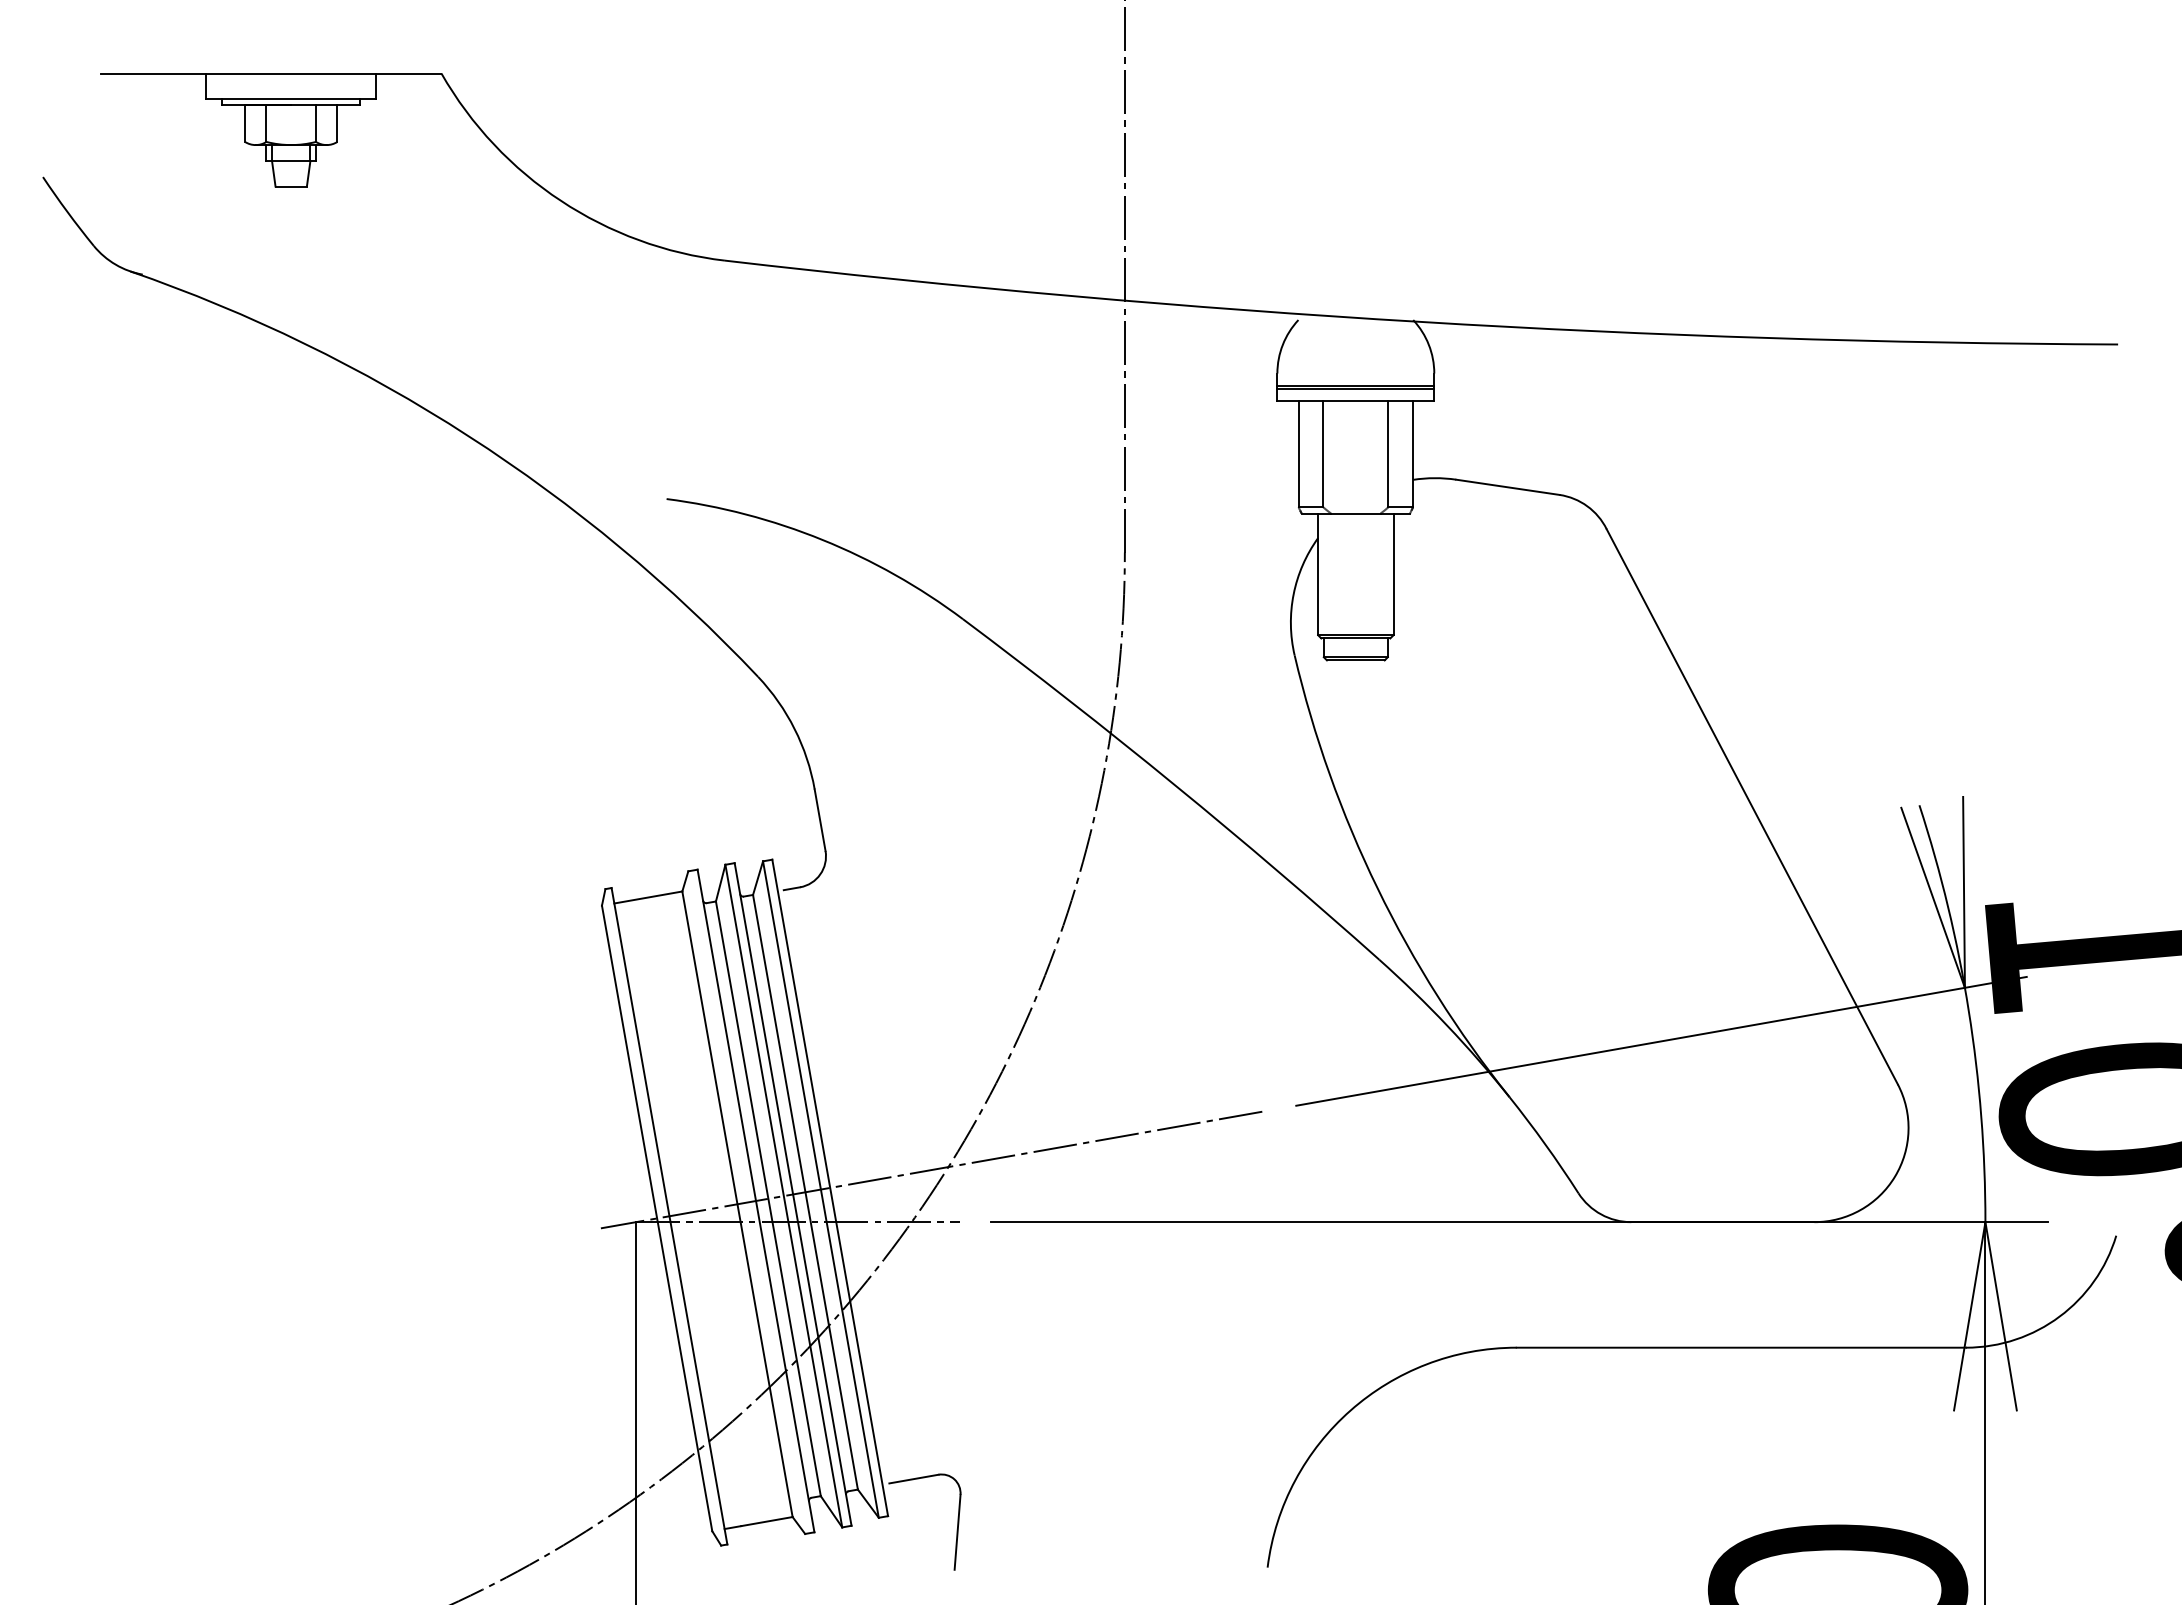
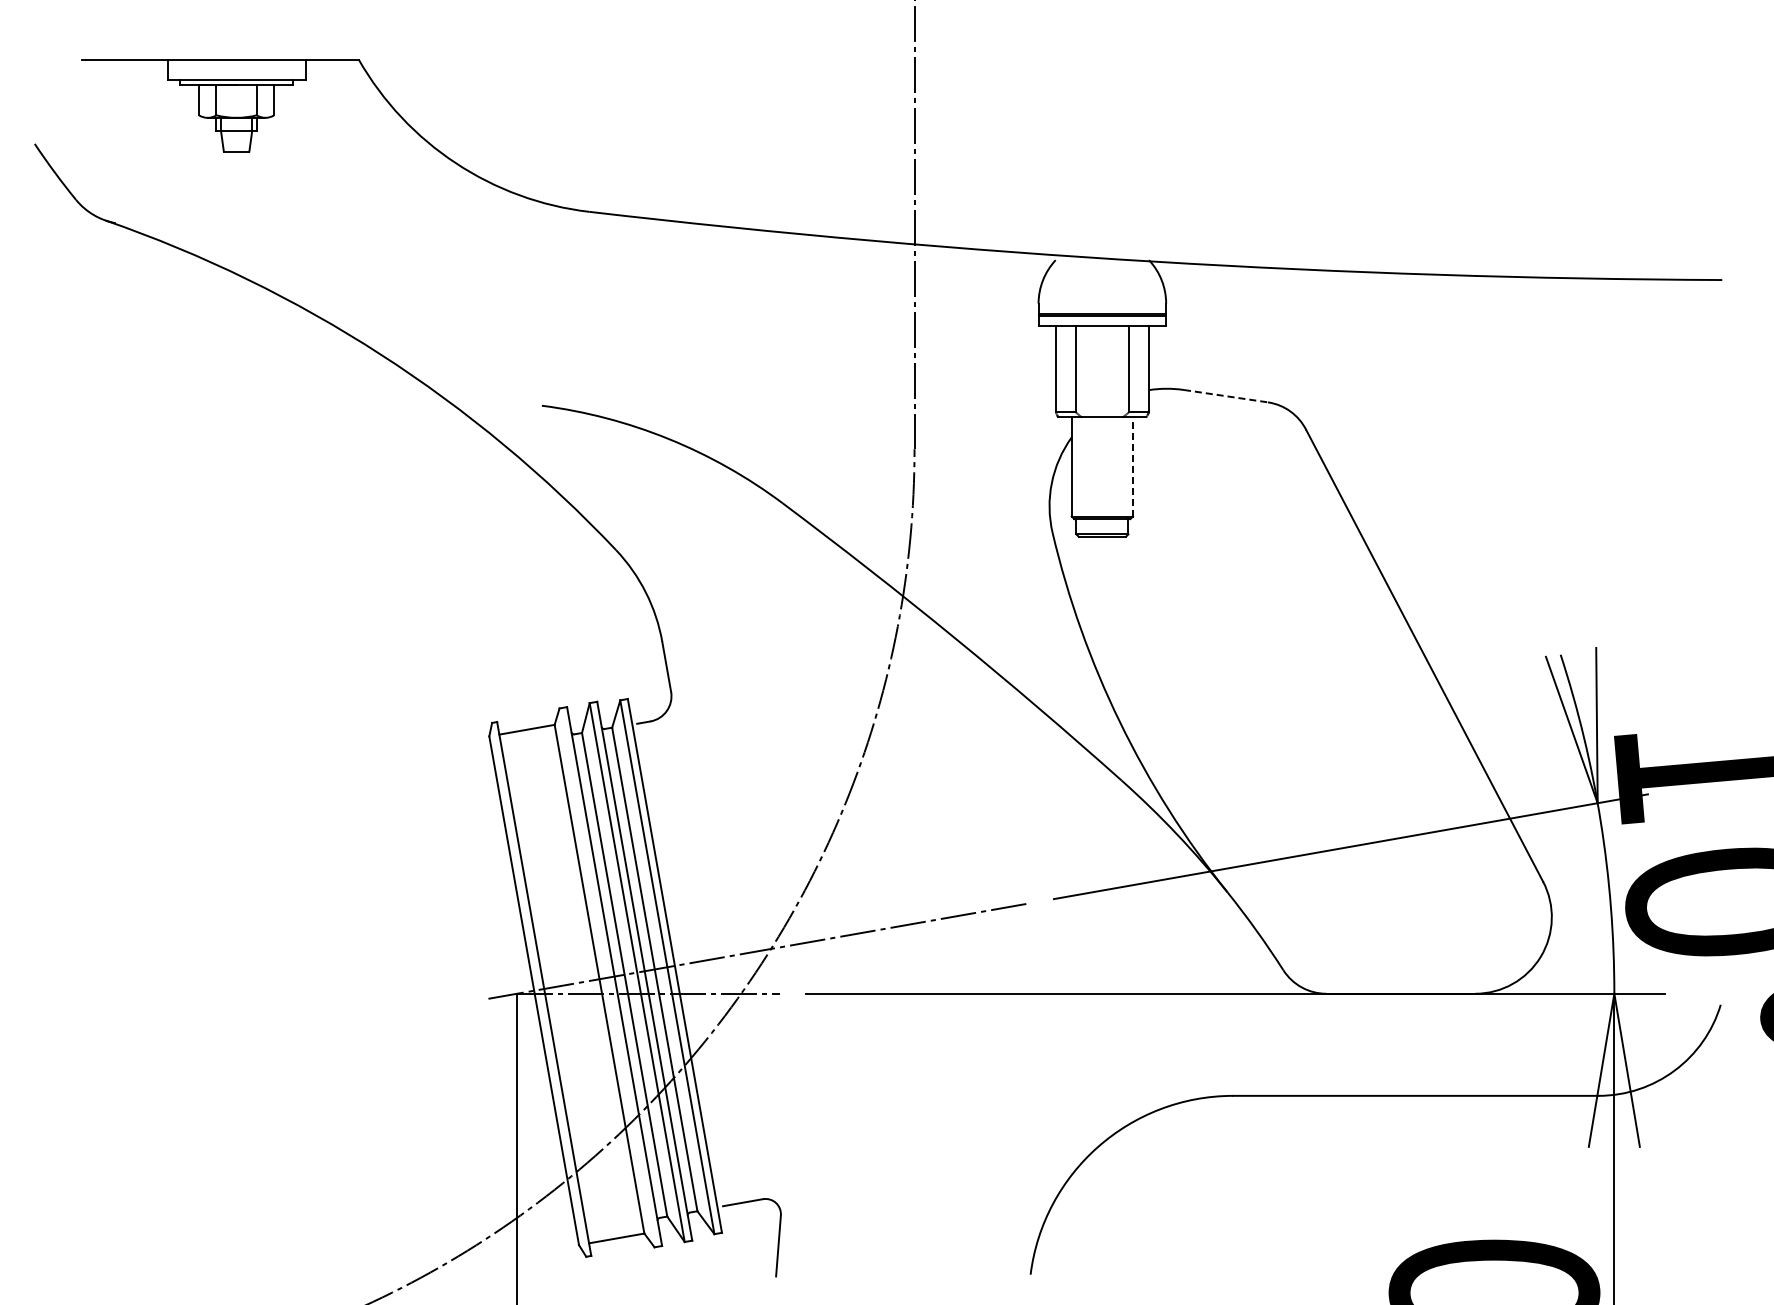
line: (1508, 487) -> (1226, 396), solid -> dashed
line: (1394, 575) -> (1133, 467), solid -> dashed

